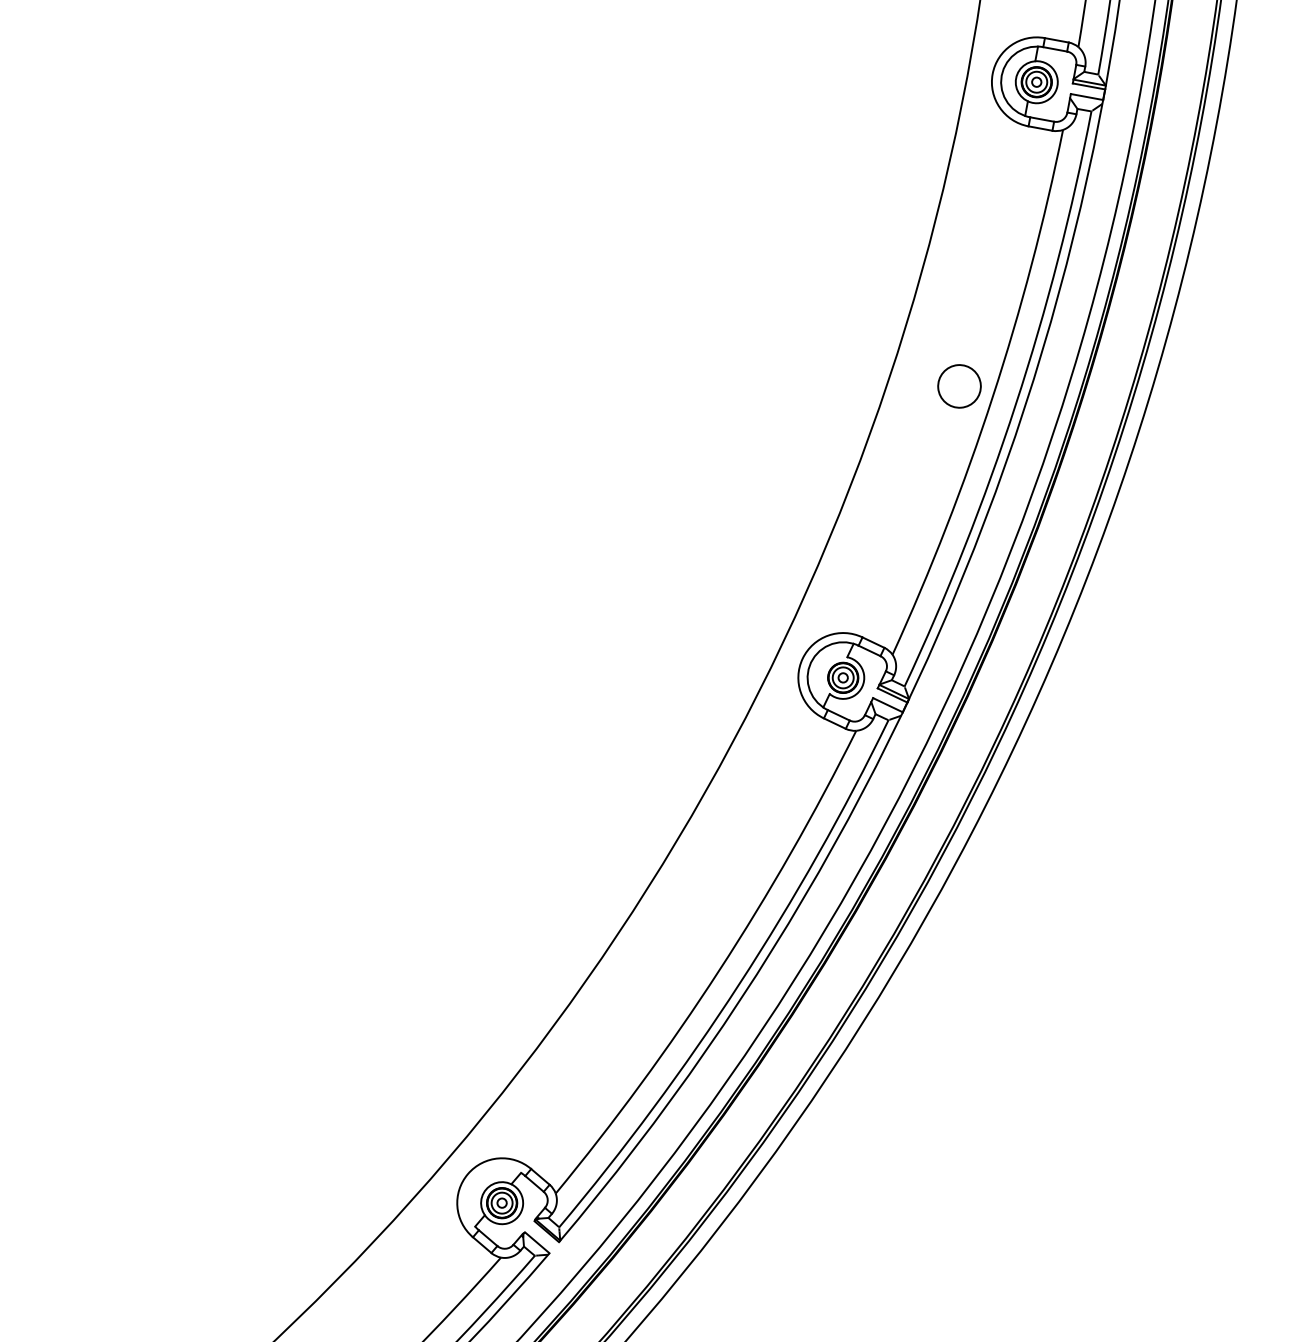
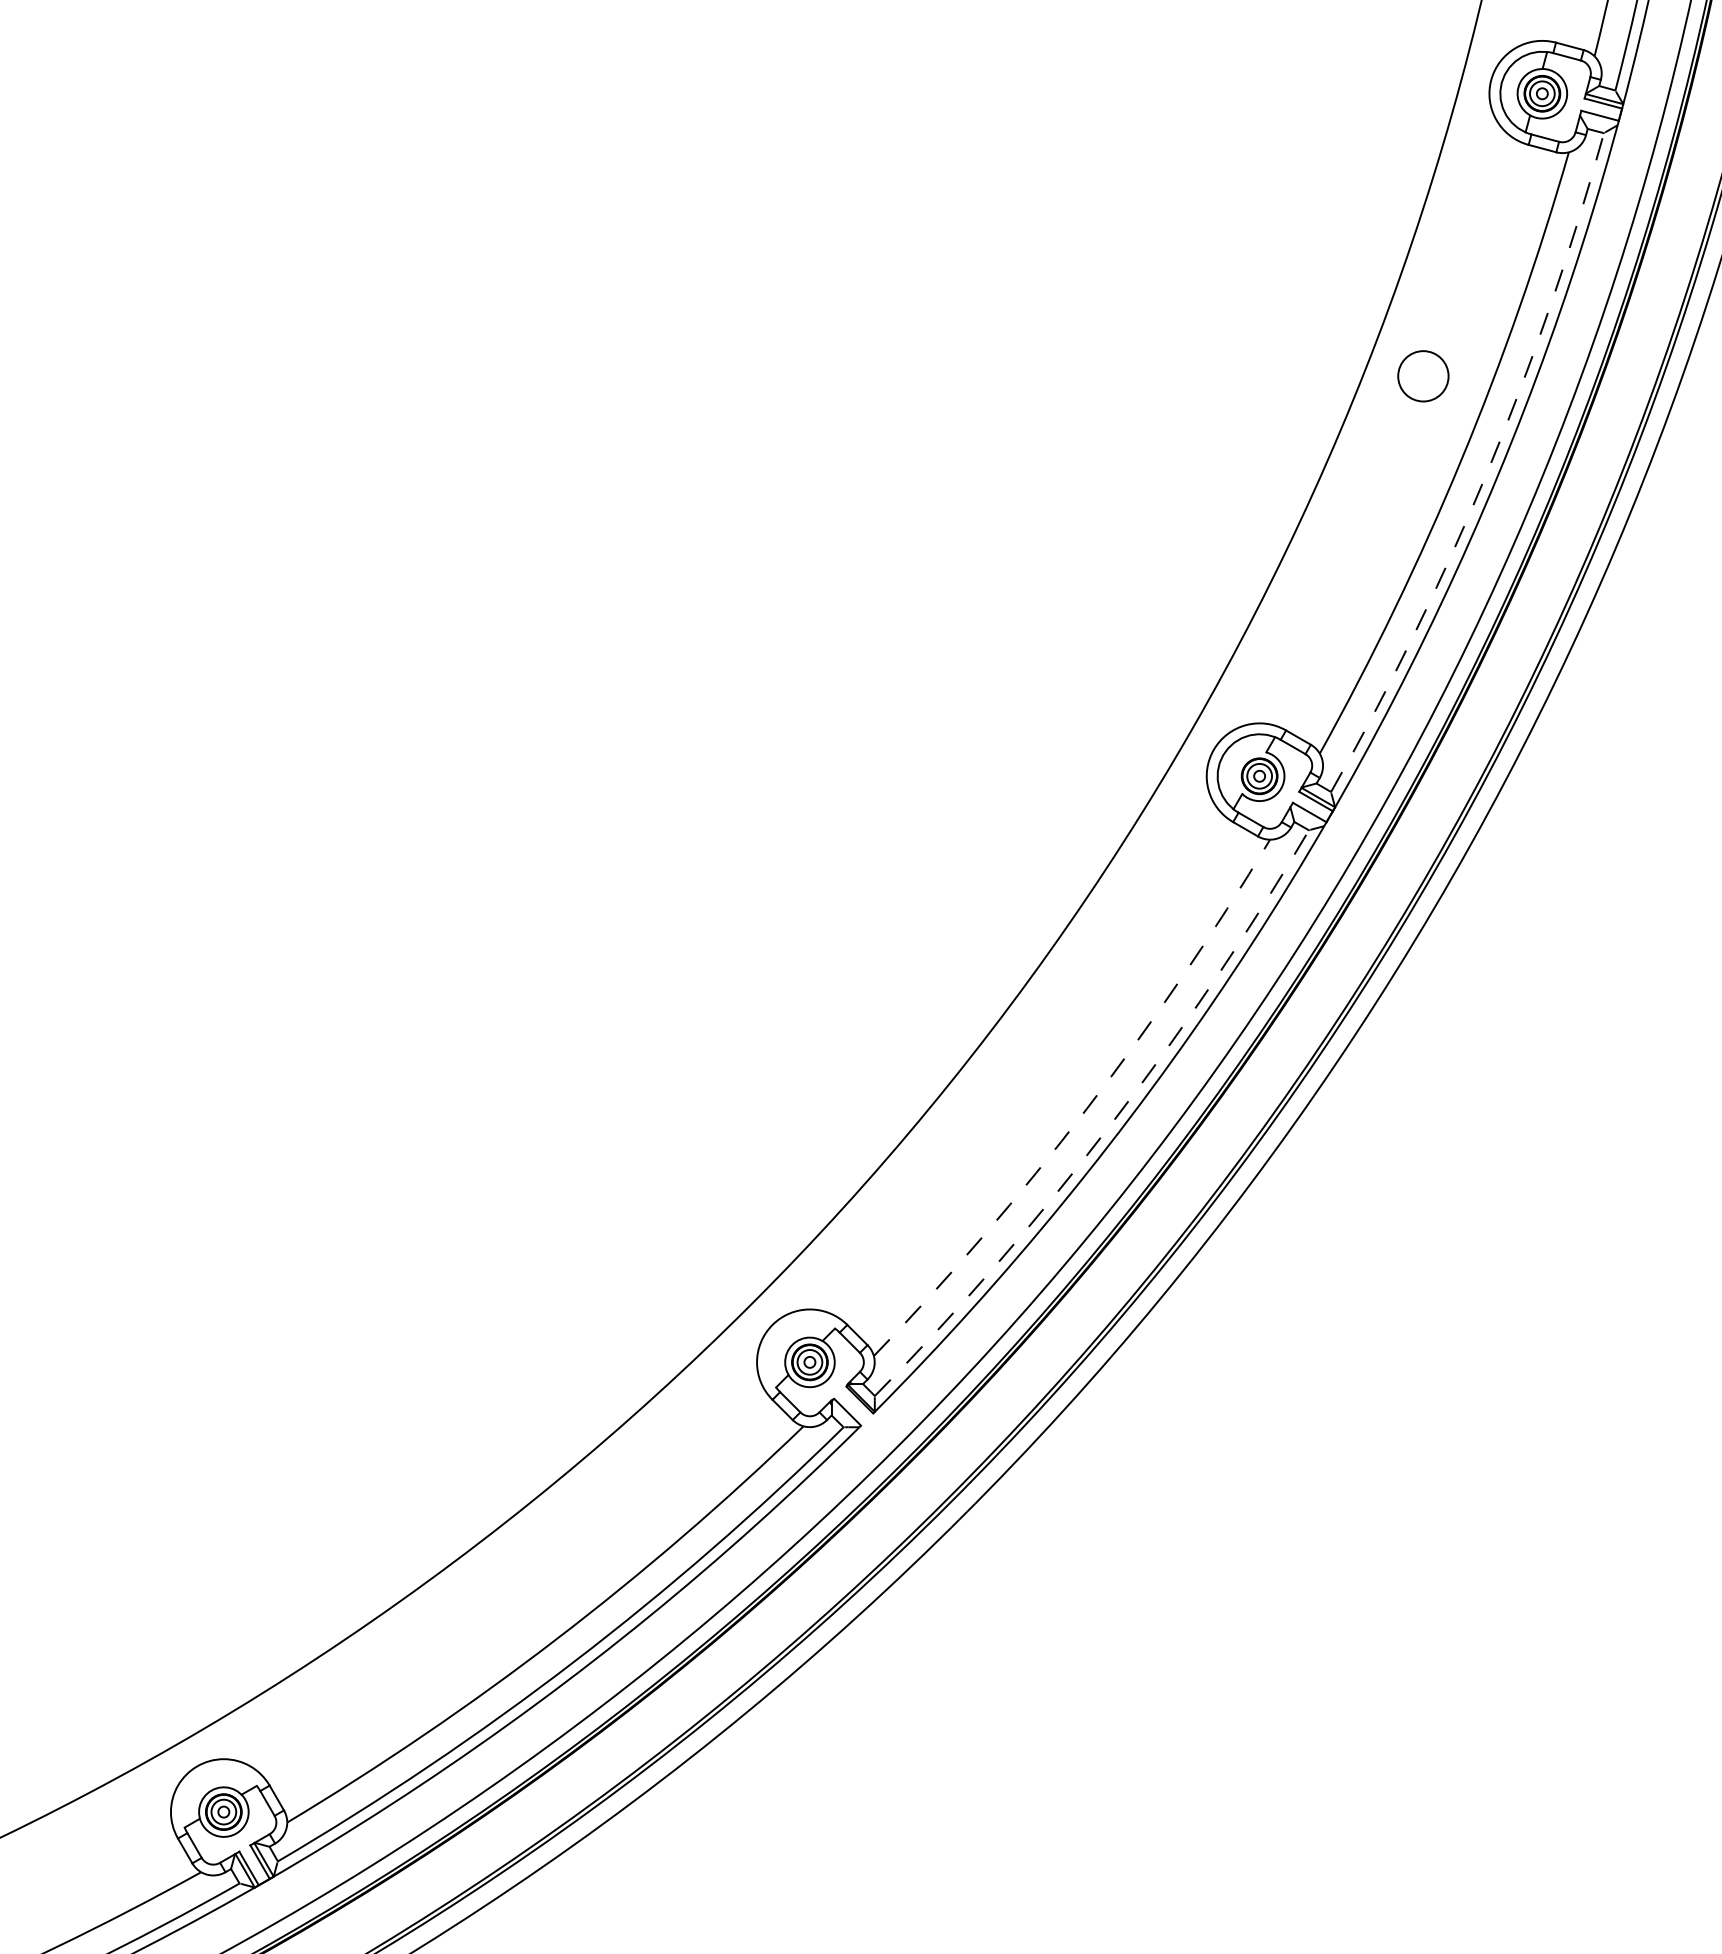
circle: (959, 386) -> (1423, 376), moved
arc: (1015, 405) -> (1487, 471), solid -> dashed
arc: (719, 971) -> (1086, 1109), solid -> dashed
arc: (739, 983) -> (1109, 1126), solid -> dashed

